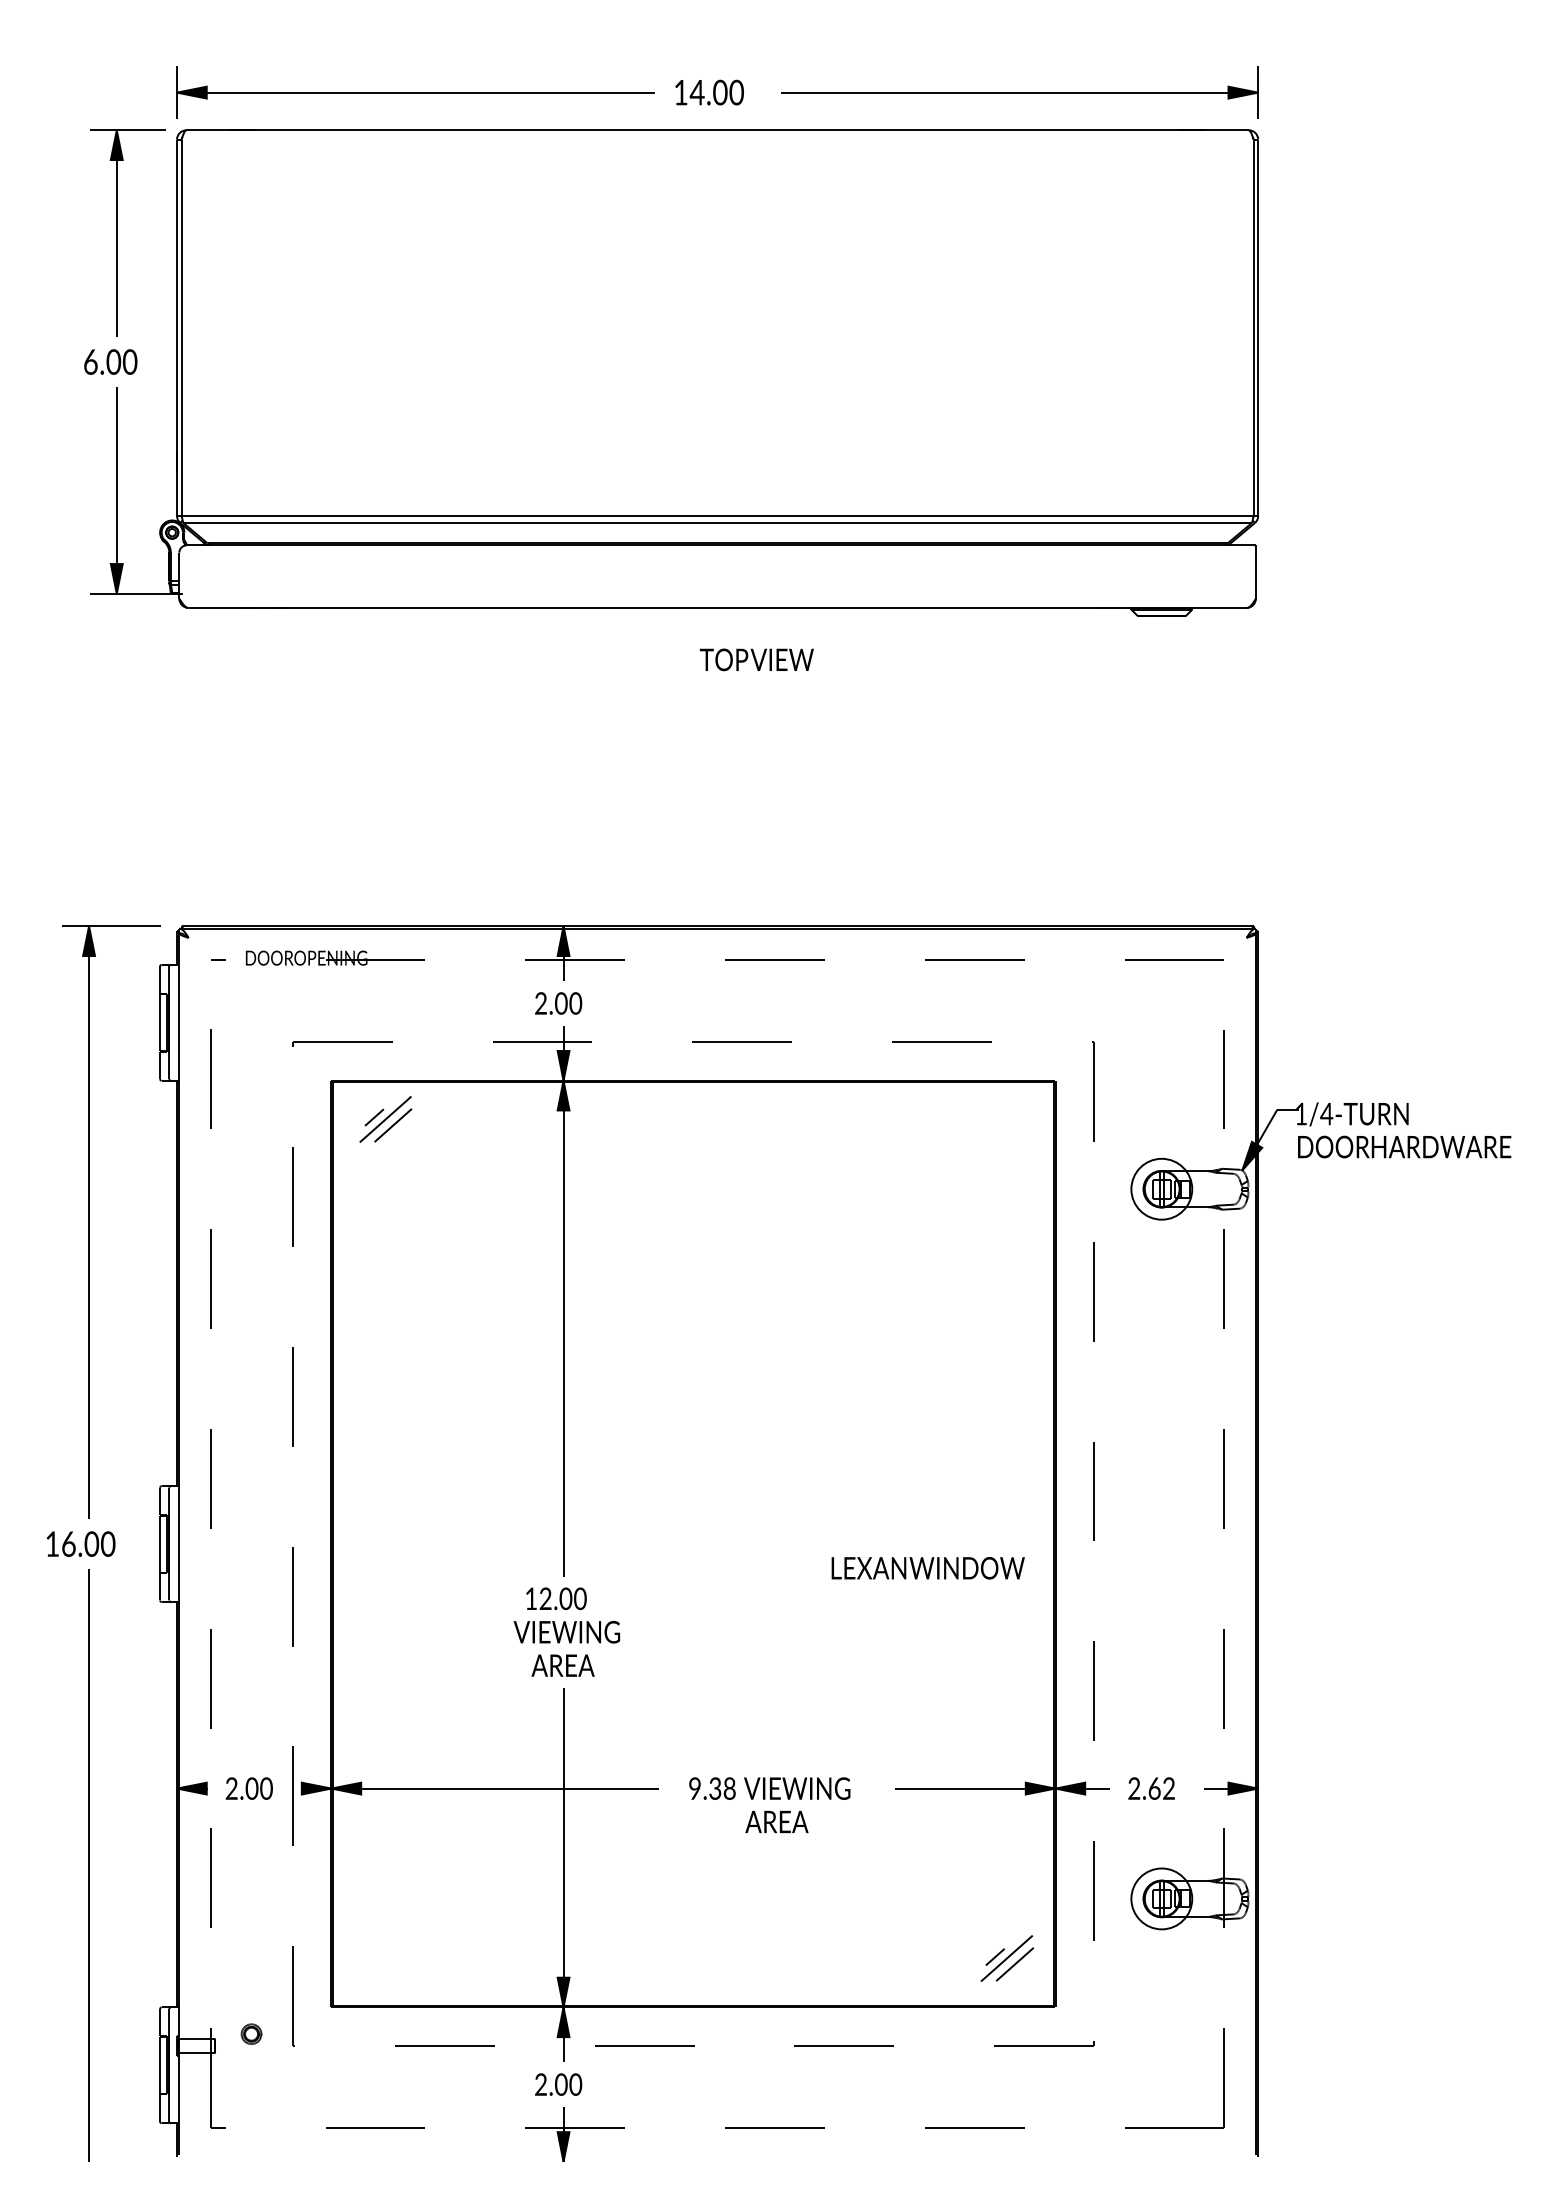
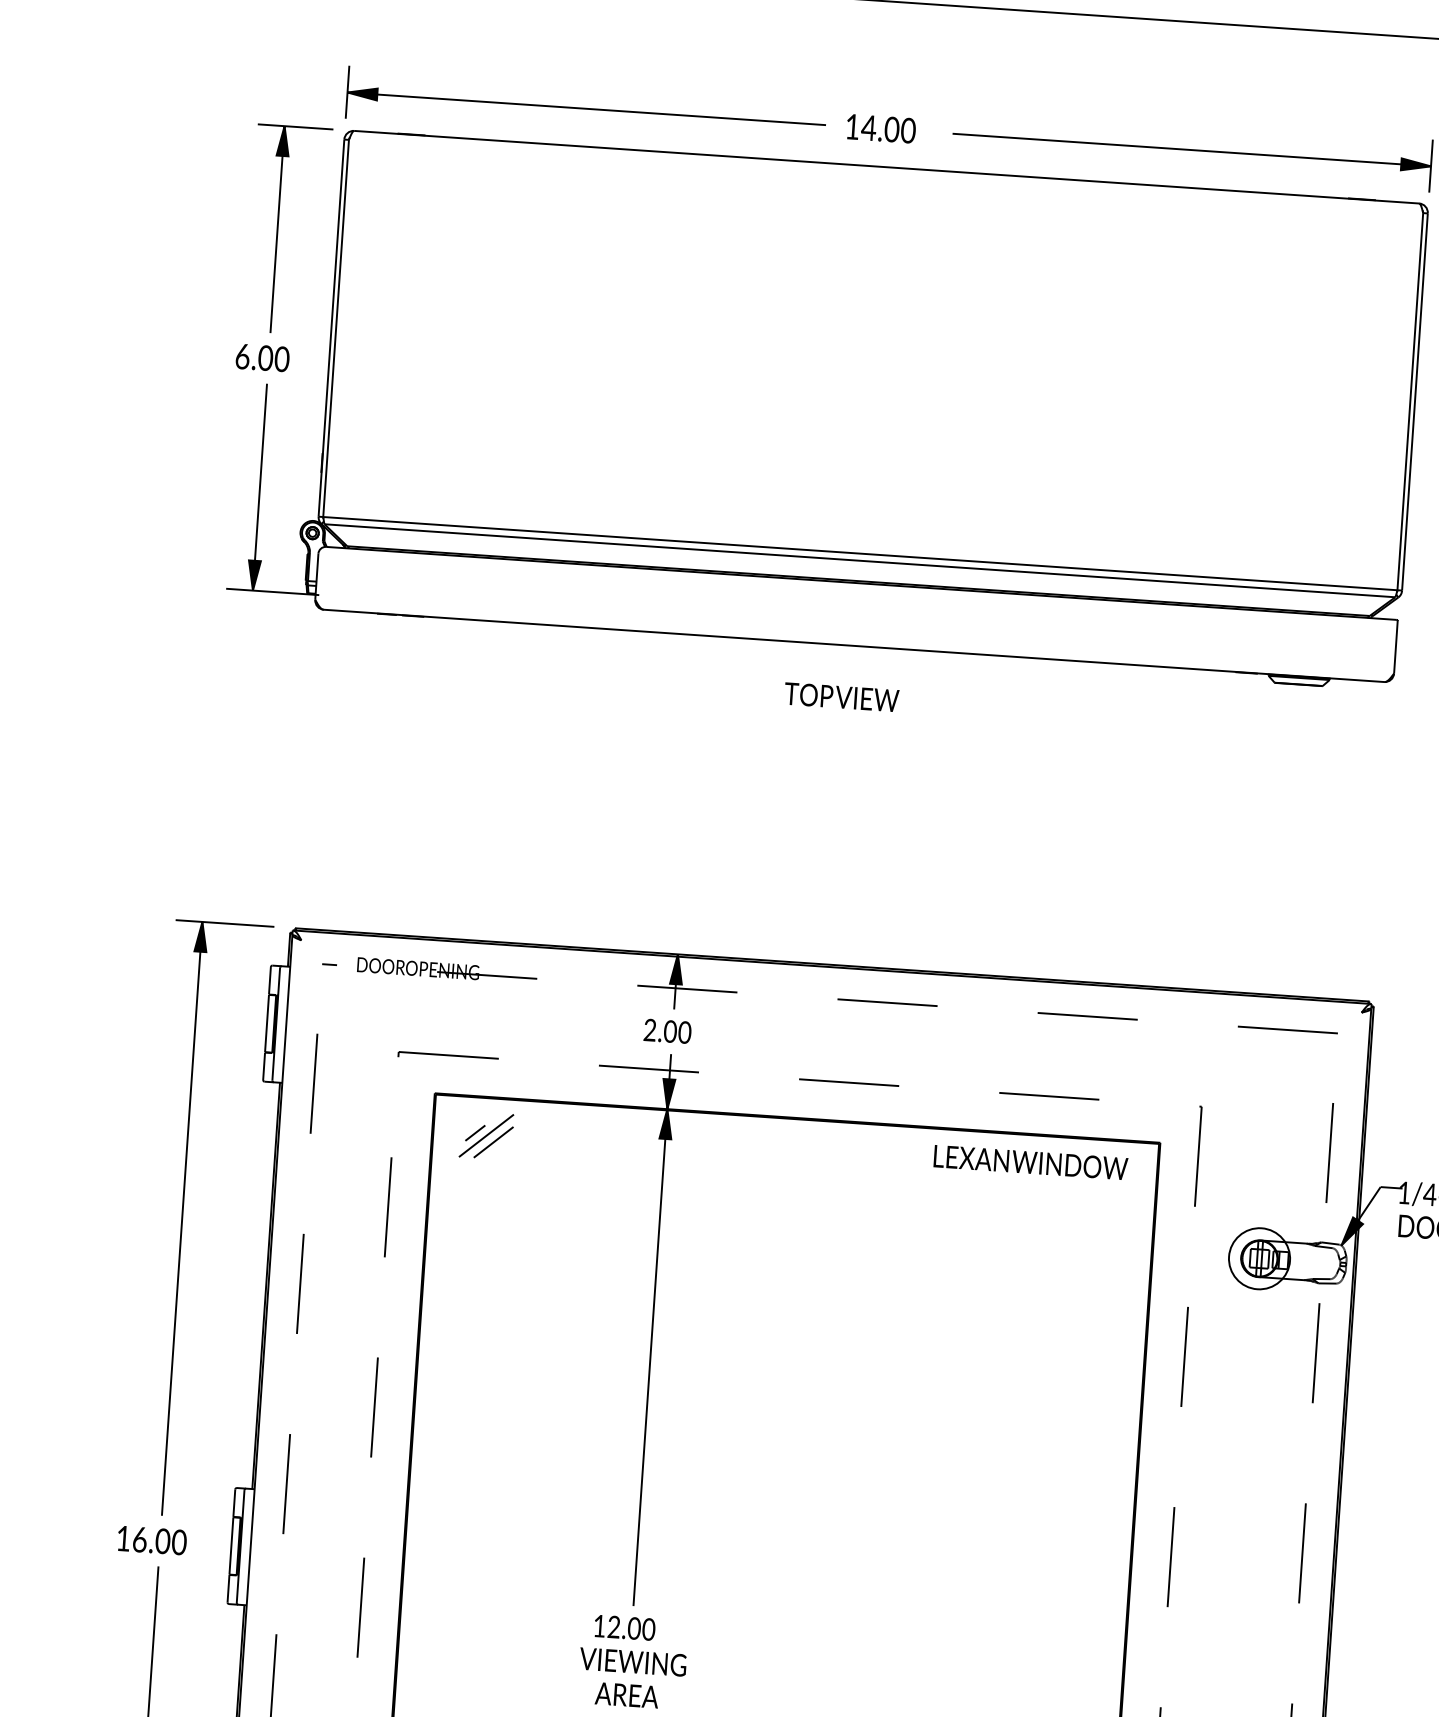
text: (756, 659) -> (841, 696), moved
text: (927, 1568) -> (1030, 1162), moved

